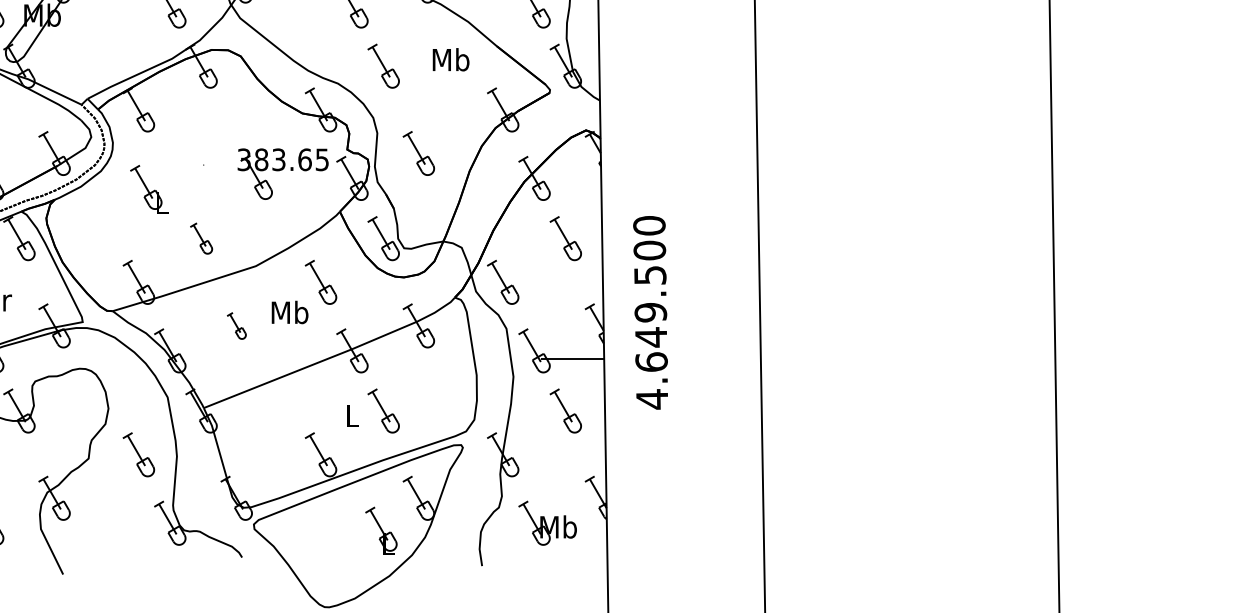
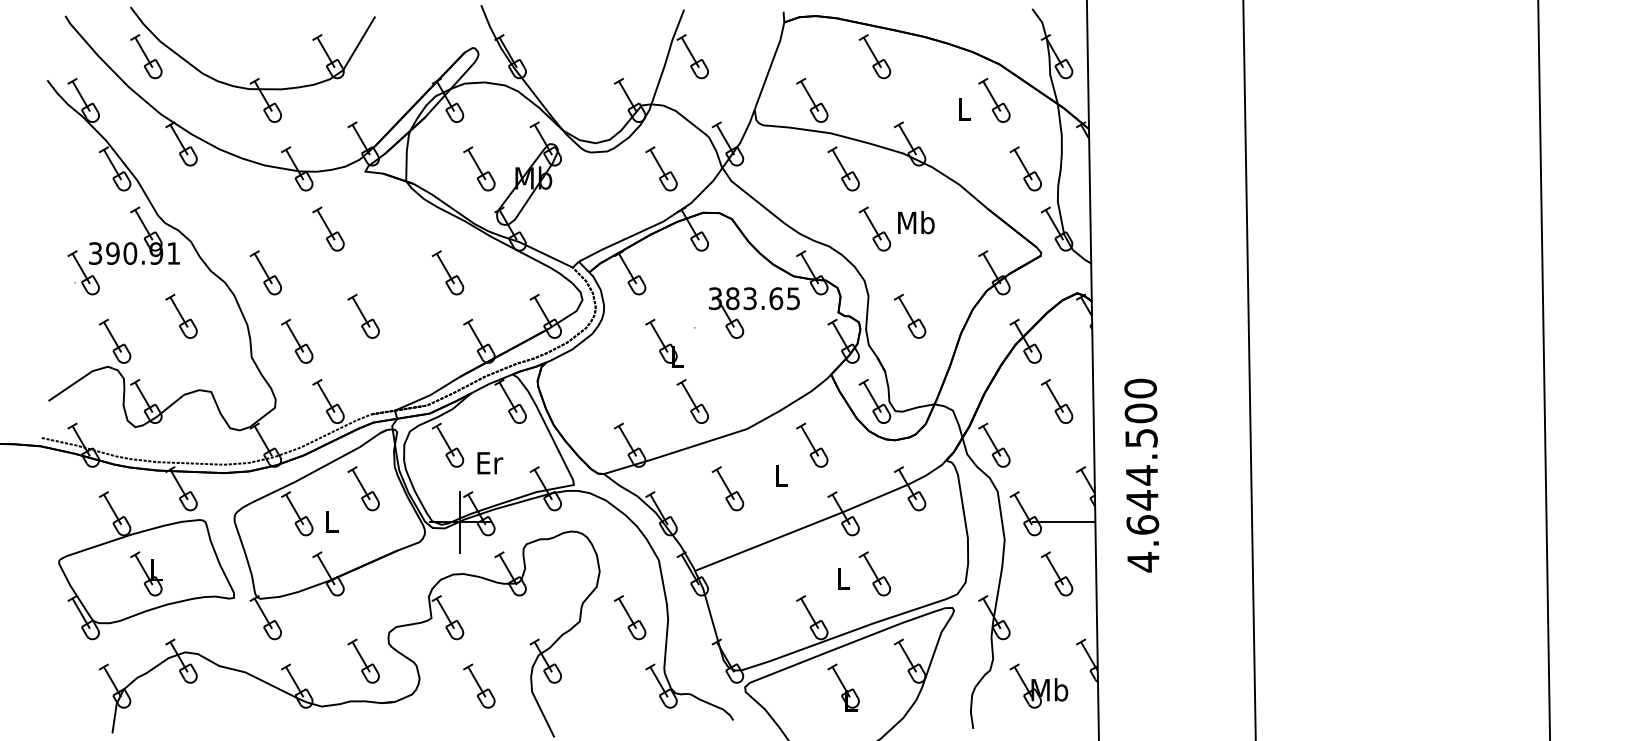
text: (451, 59) -> (916, 222), moved
part: (283, 173) -> (754, 312), moved
part: (149, 188) -> (664, 342), moved
part: (201, 238) -> (692, 401), size x1.43
text: (290, 312) -> (781, 475), Mb -> L
text: (650, 312) -> (1141, 475), 4.649.500 -> 4.644.500
part: (236, 325) -> (727, 488), size x1.67
part: (381, 530) -> (843, 687), moved

